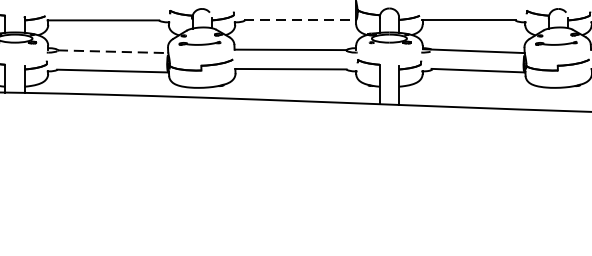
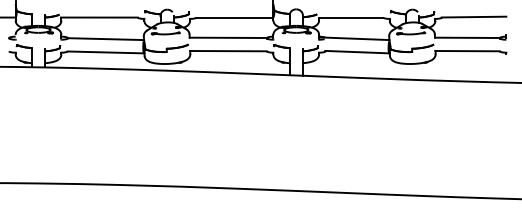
line: (299, 20) -> (234, 17), dashed -> solid
line: (113, 52) -> (106, 39), dashed -> solid

